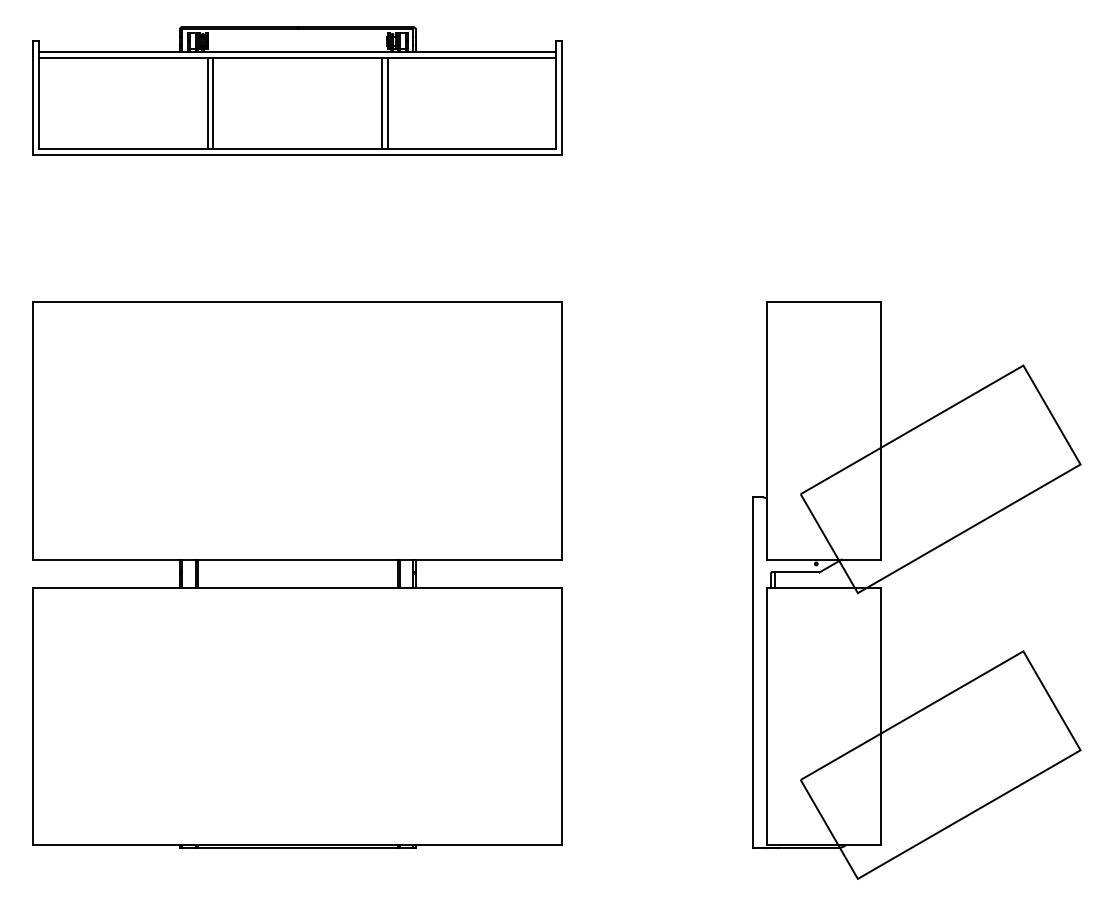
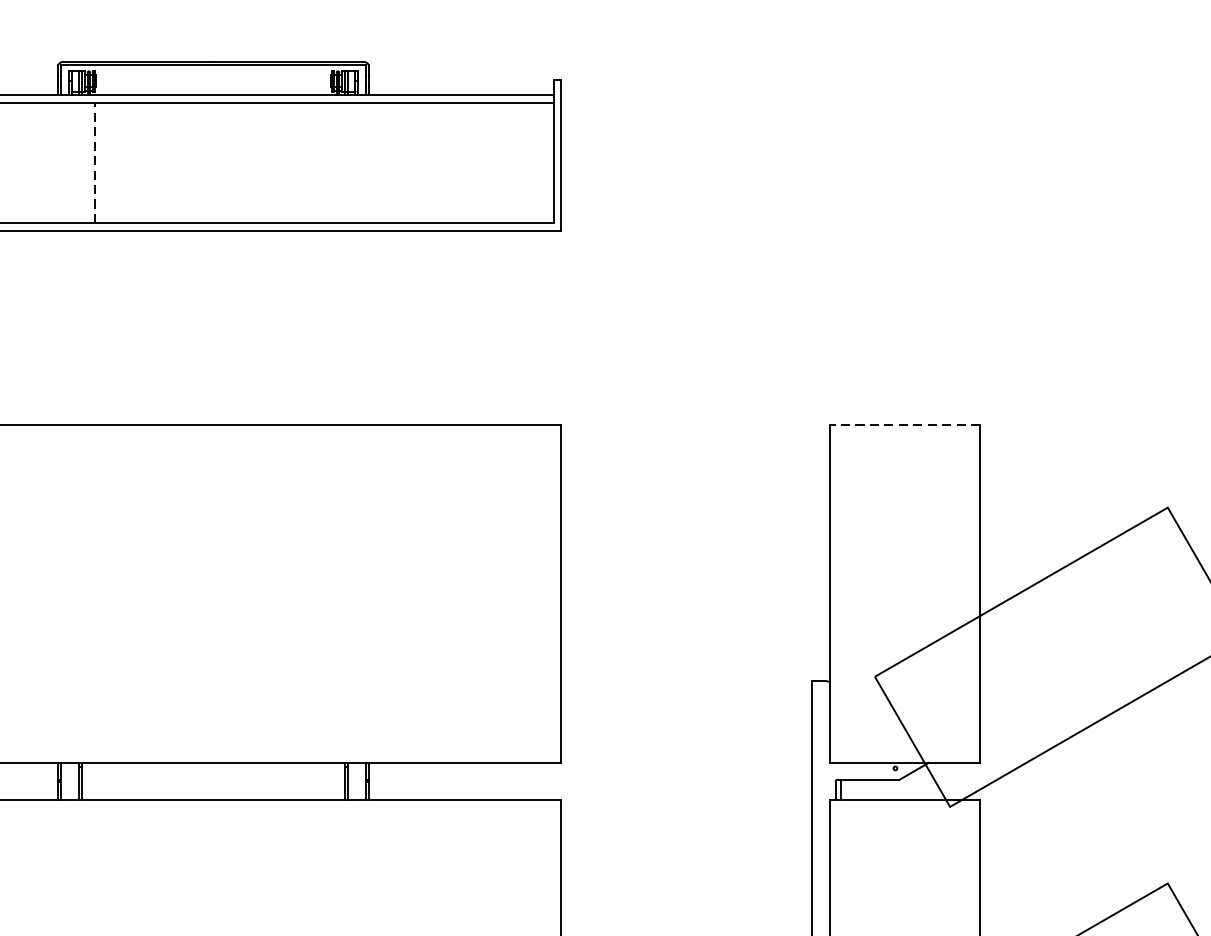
line: (207, 103) -> (94, 162), solid -> dashed
line: (213, 103) -> (102, 162), removed
line: (382, 103) -> (324, 162), removed
line: (387, 103) -> (331, 162), removed
line: (823, 302) -> (904, 424), solid -> dashed

